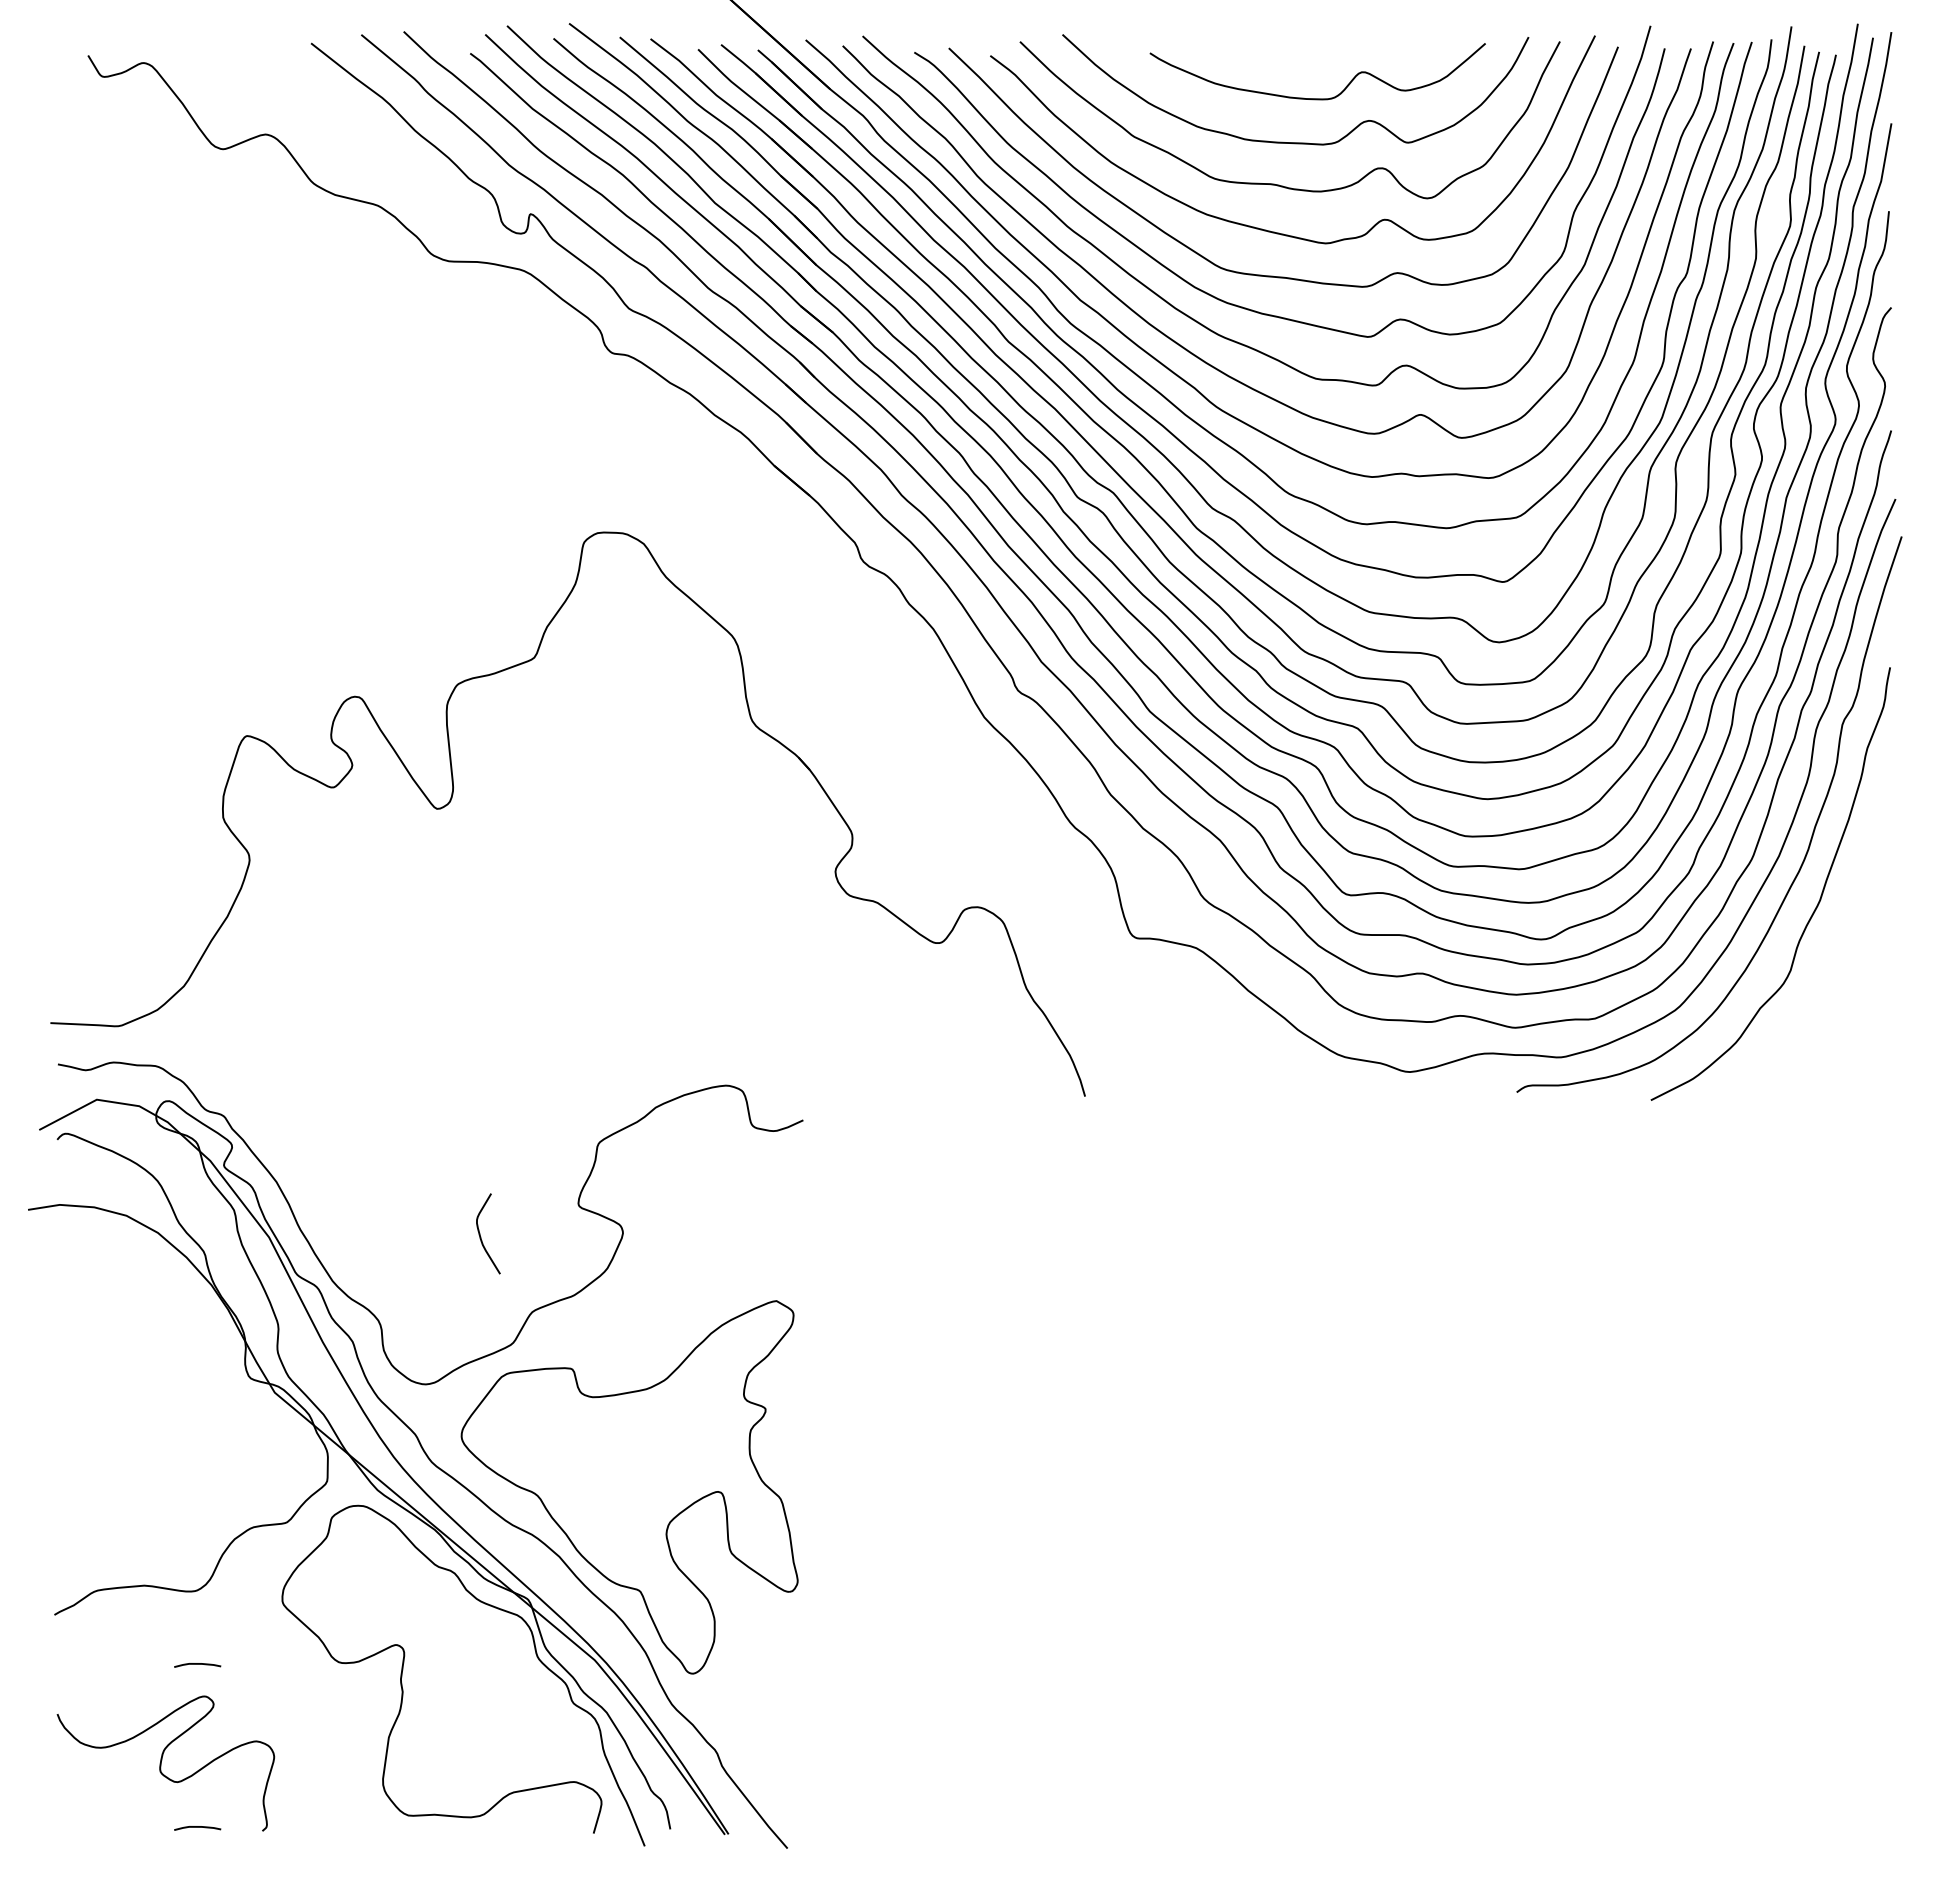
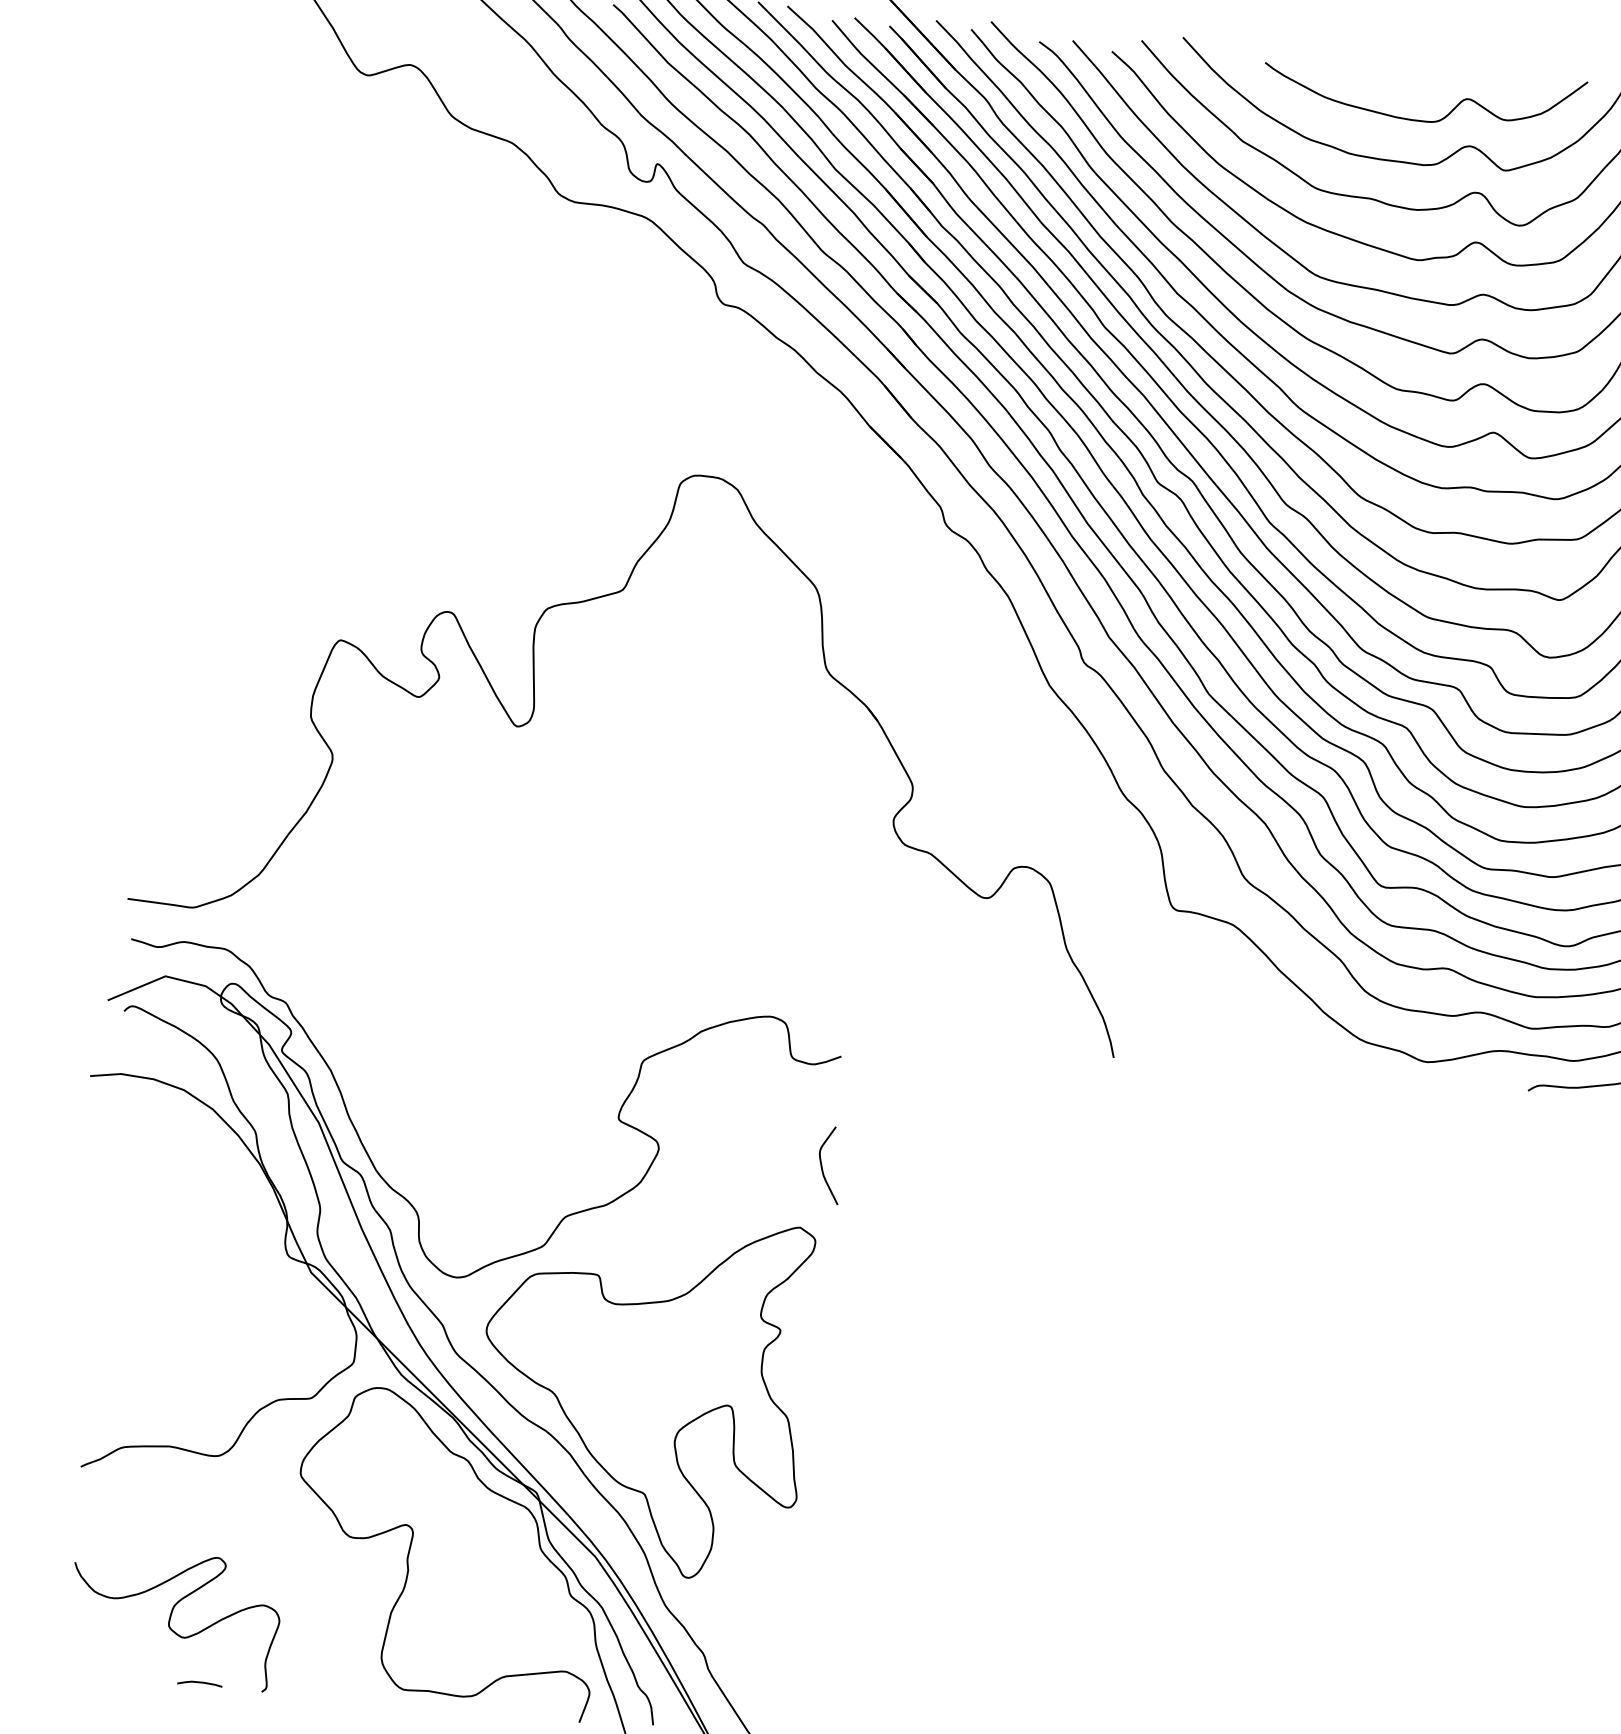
curve: (481, 1236) -> (823, 1167), moved
curve: (197, 1664) -> (213, 1526), removed

